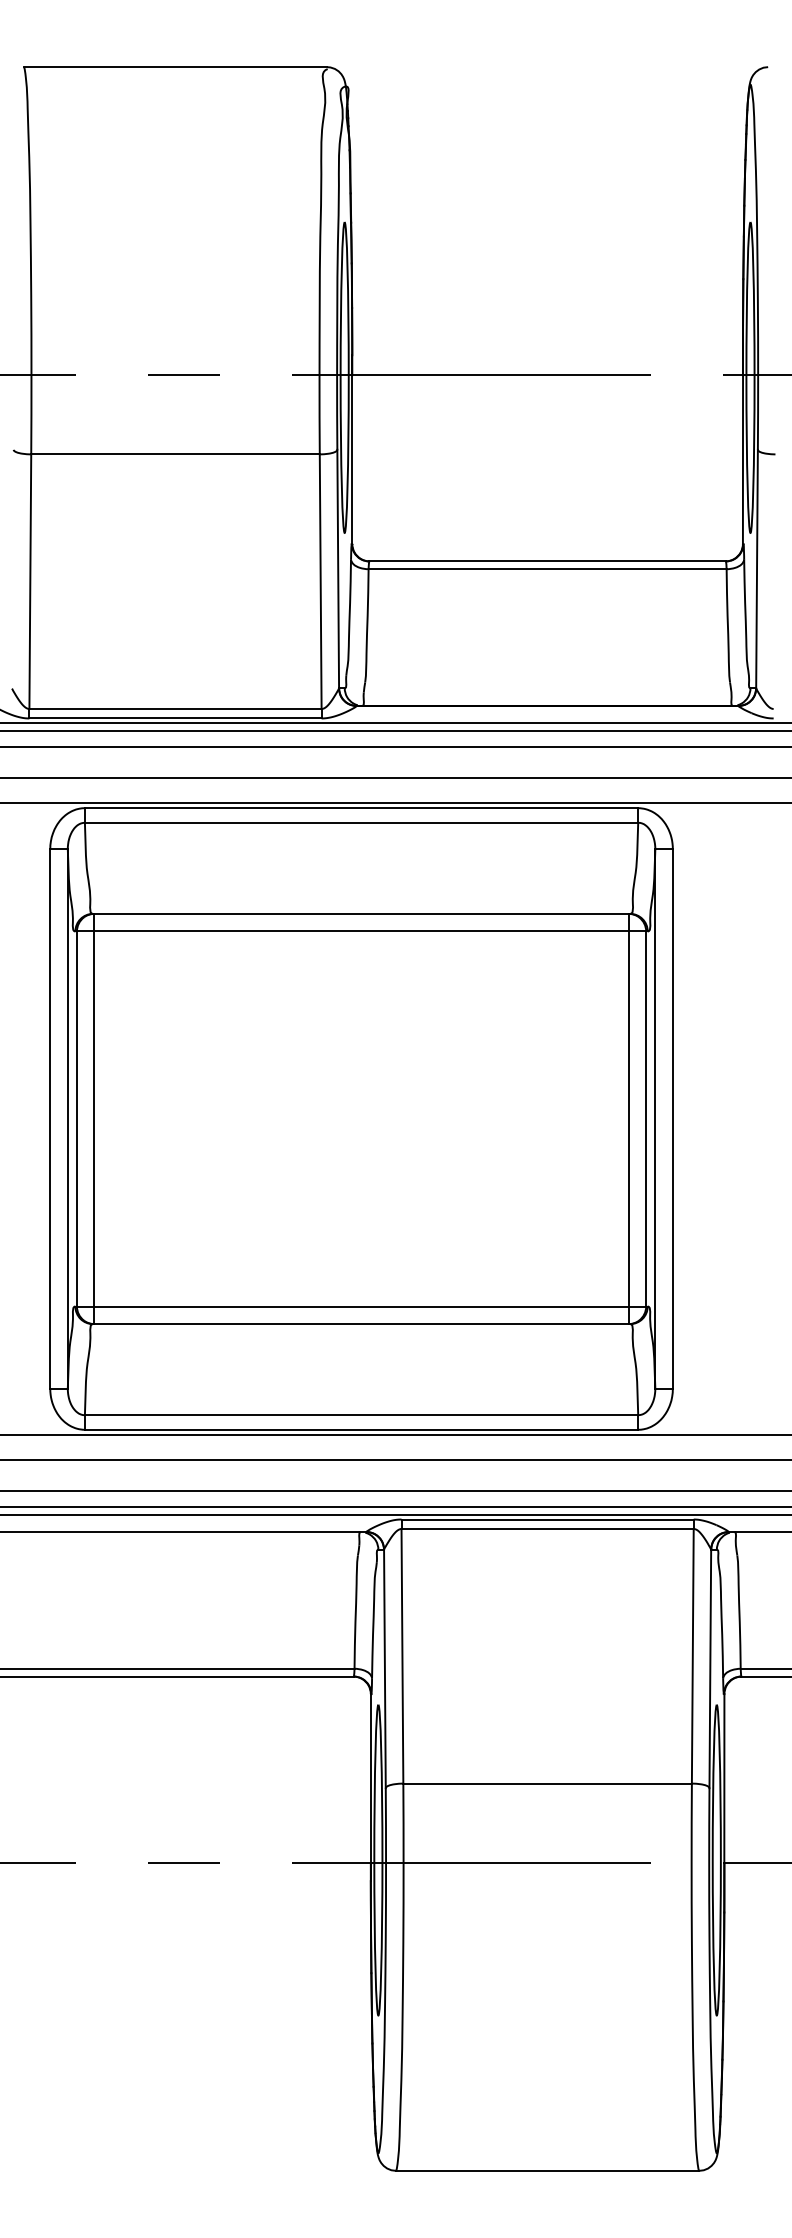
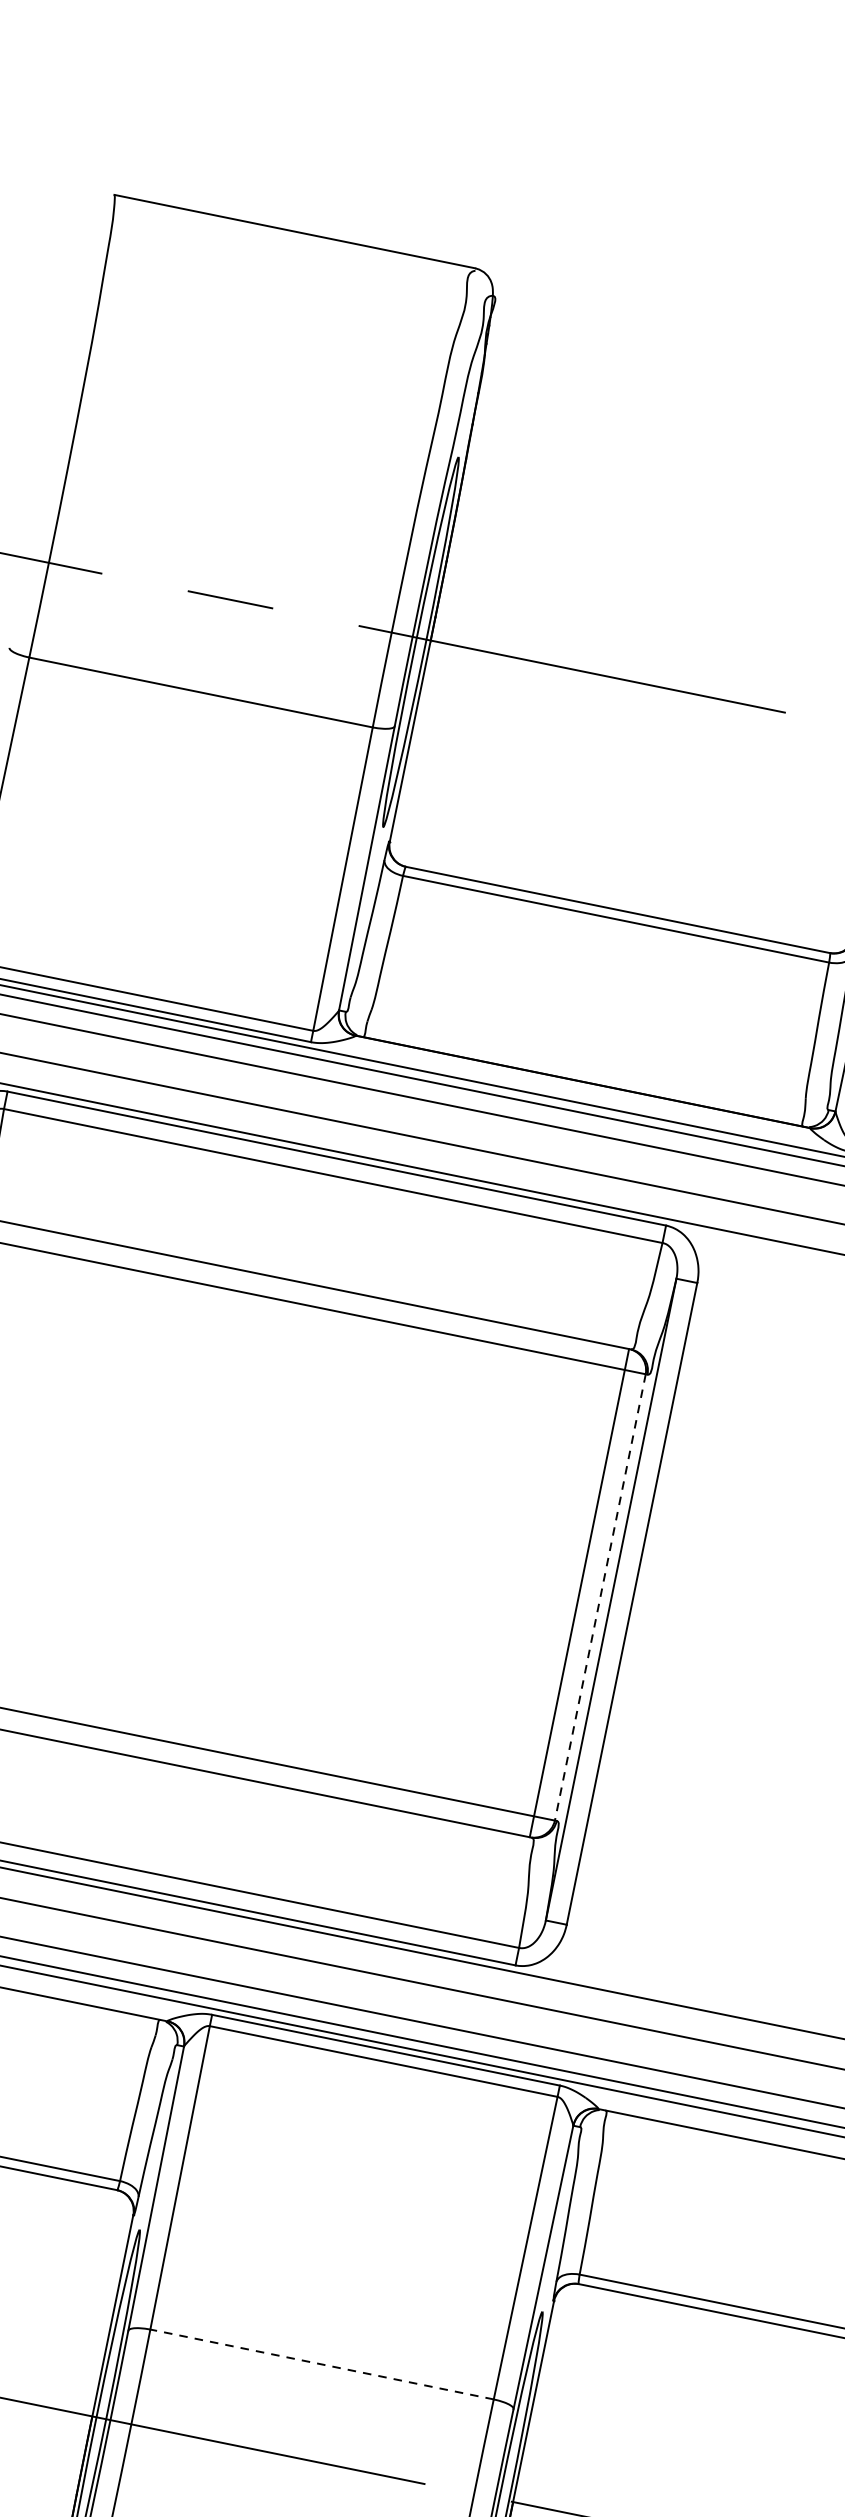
line: (646, 1119) -> (600, 1598), solid -> dashed
line: (547, 1783) -> (321, 2364), solid -> dashed

